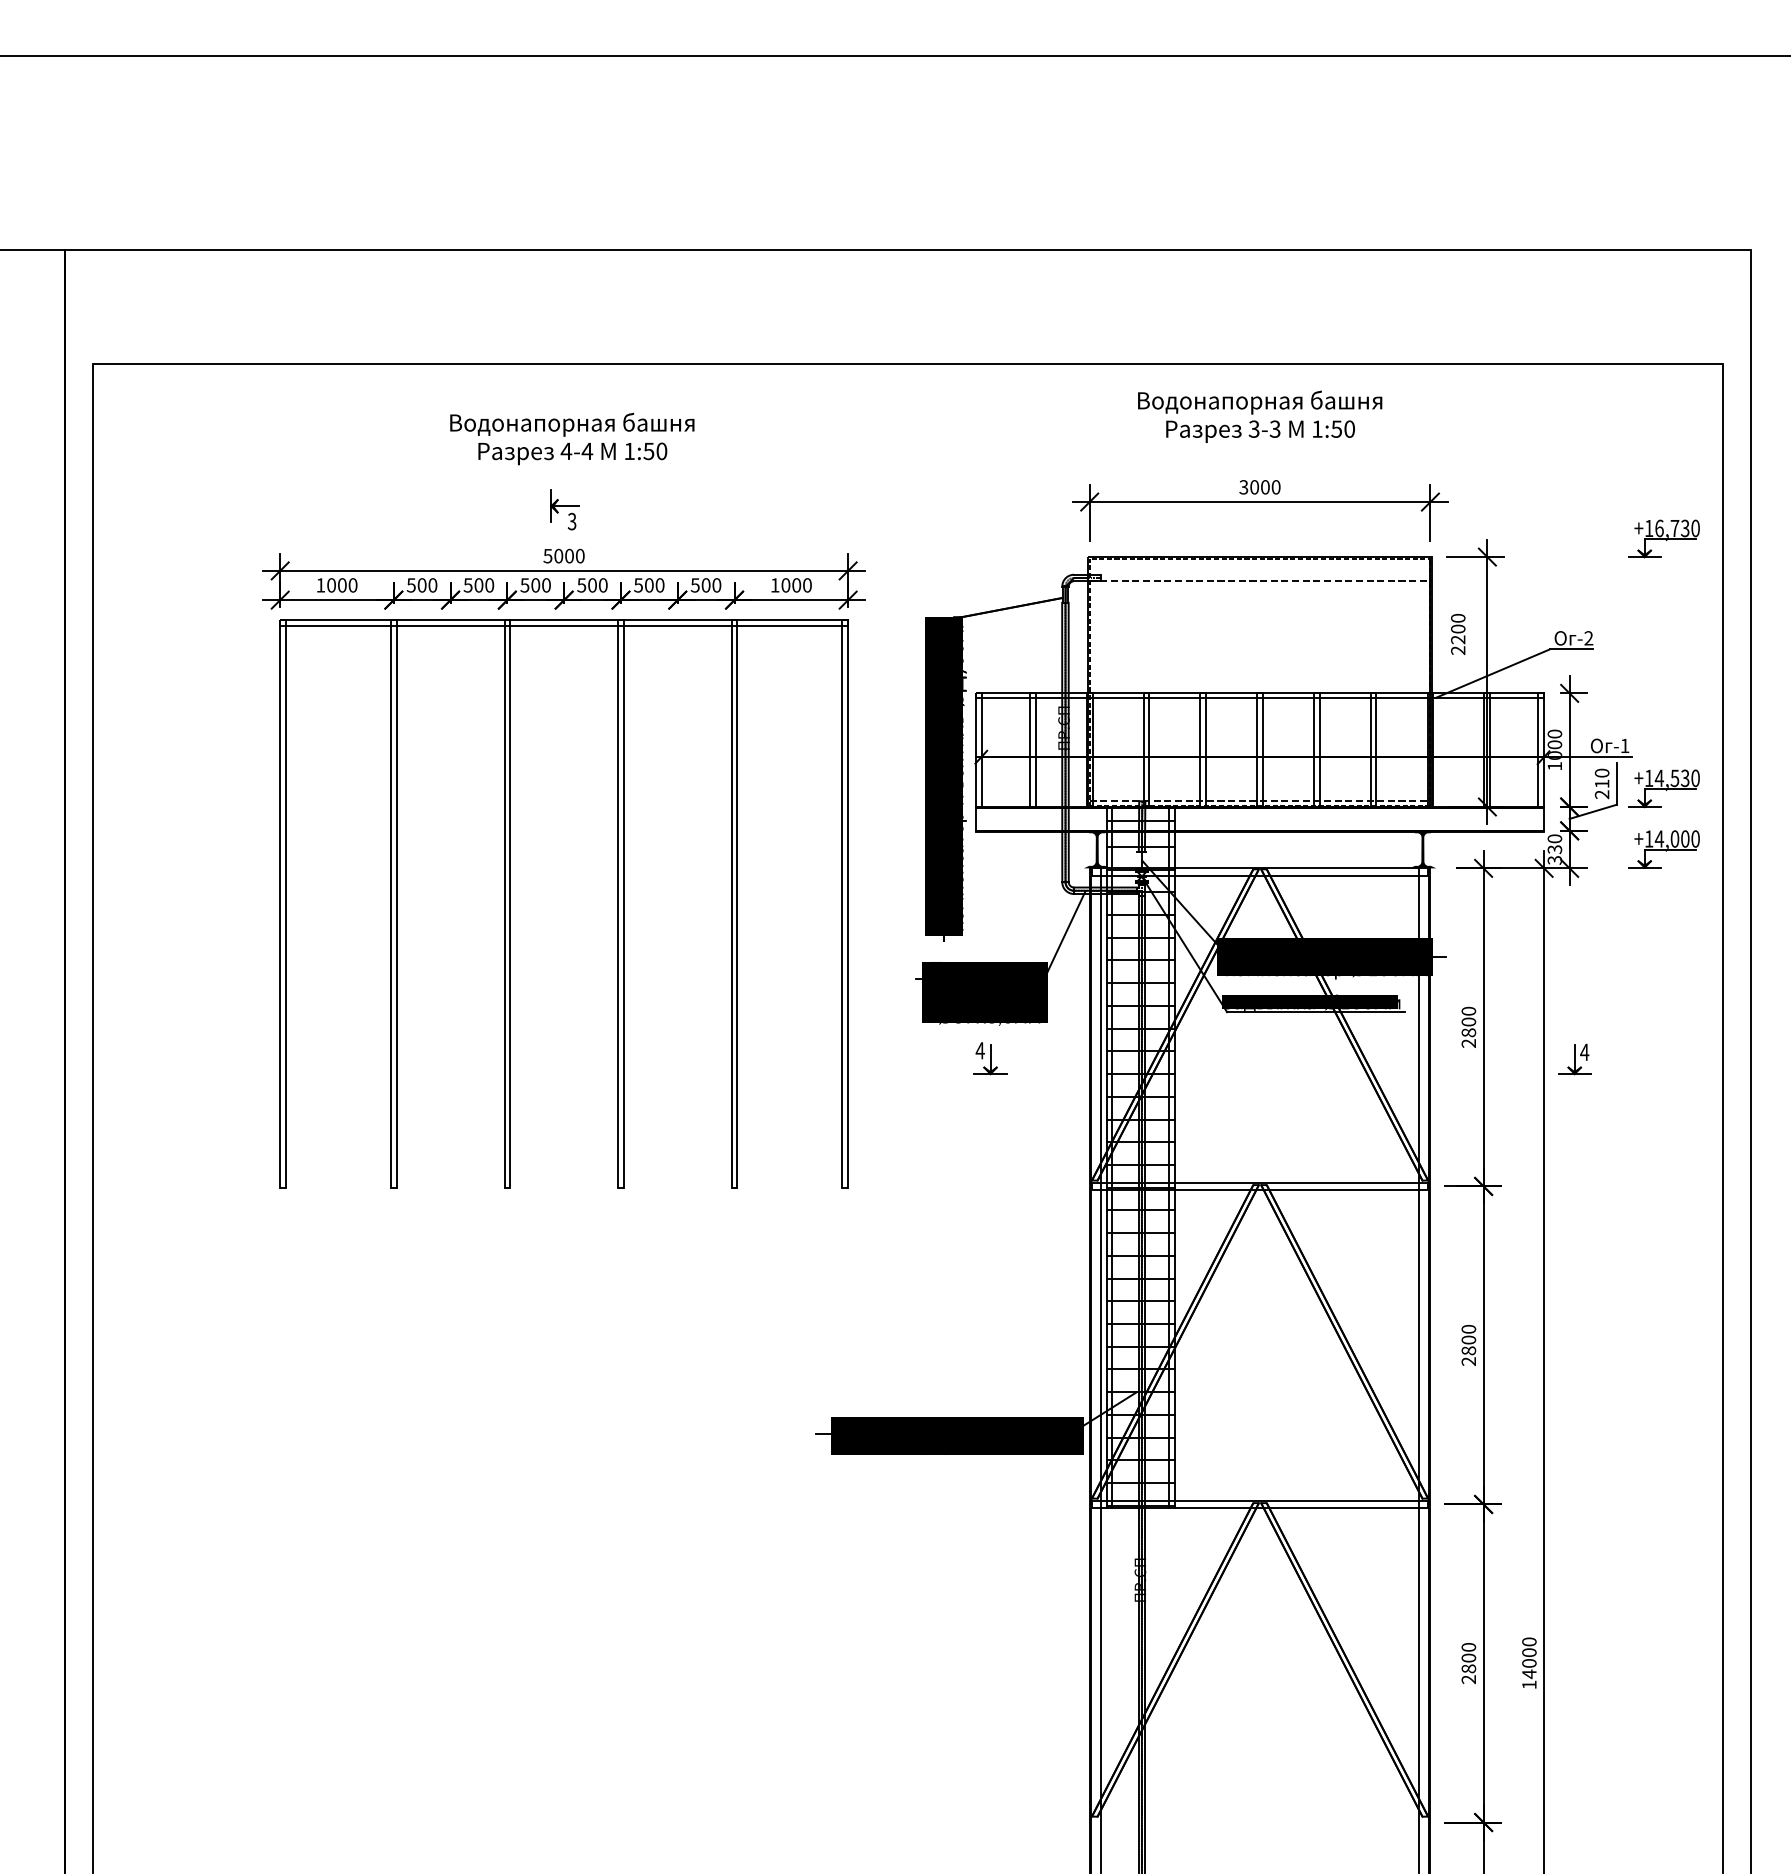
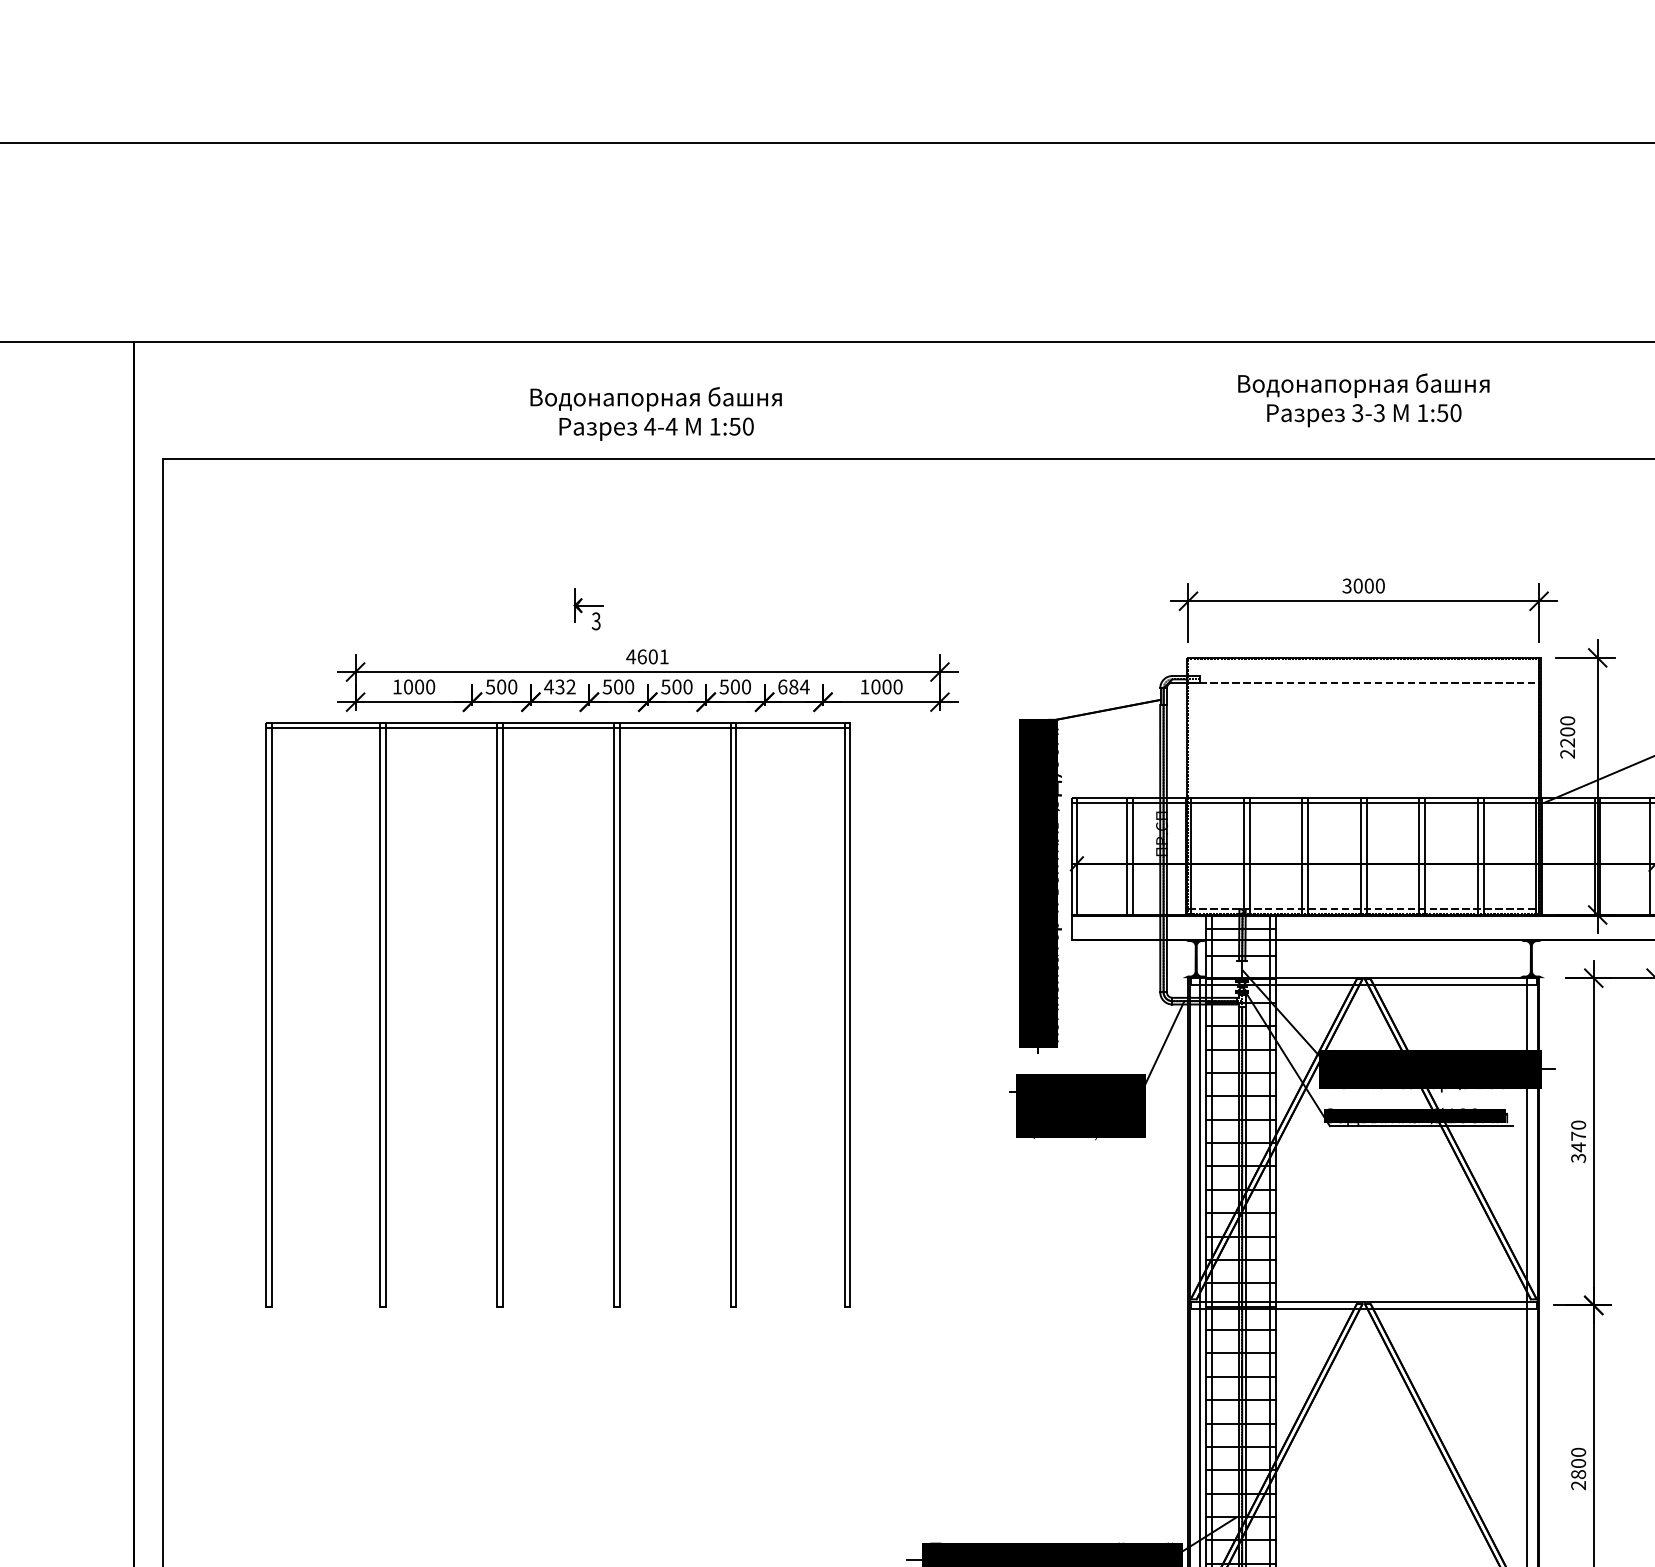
text: (1260, 416) -> (1364, 400), moved
text: (572, 438) -> (656, 413), moved
part: (564, 509) -> (588, 608), moved
text: (563, 555) -> (647, 656), 5000 -> 4601
text: (478, 585) -> (559, 687), 500 -> 432
text: (705, 585) -> (793, 687), 500 -> 684
part: (510, 903) -> (503, 1014), moved
text: (1468, 1032) -> (1578, 1147), 2800 -> 3470
part: (990, 1058) -> (1086, 1173), removed

